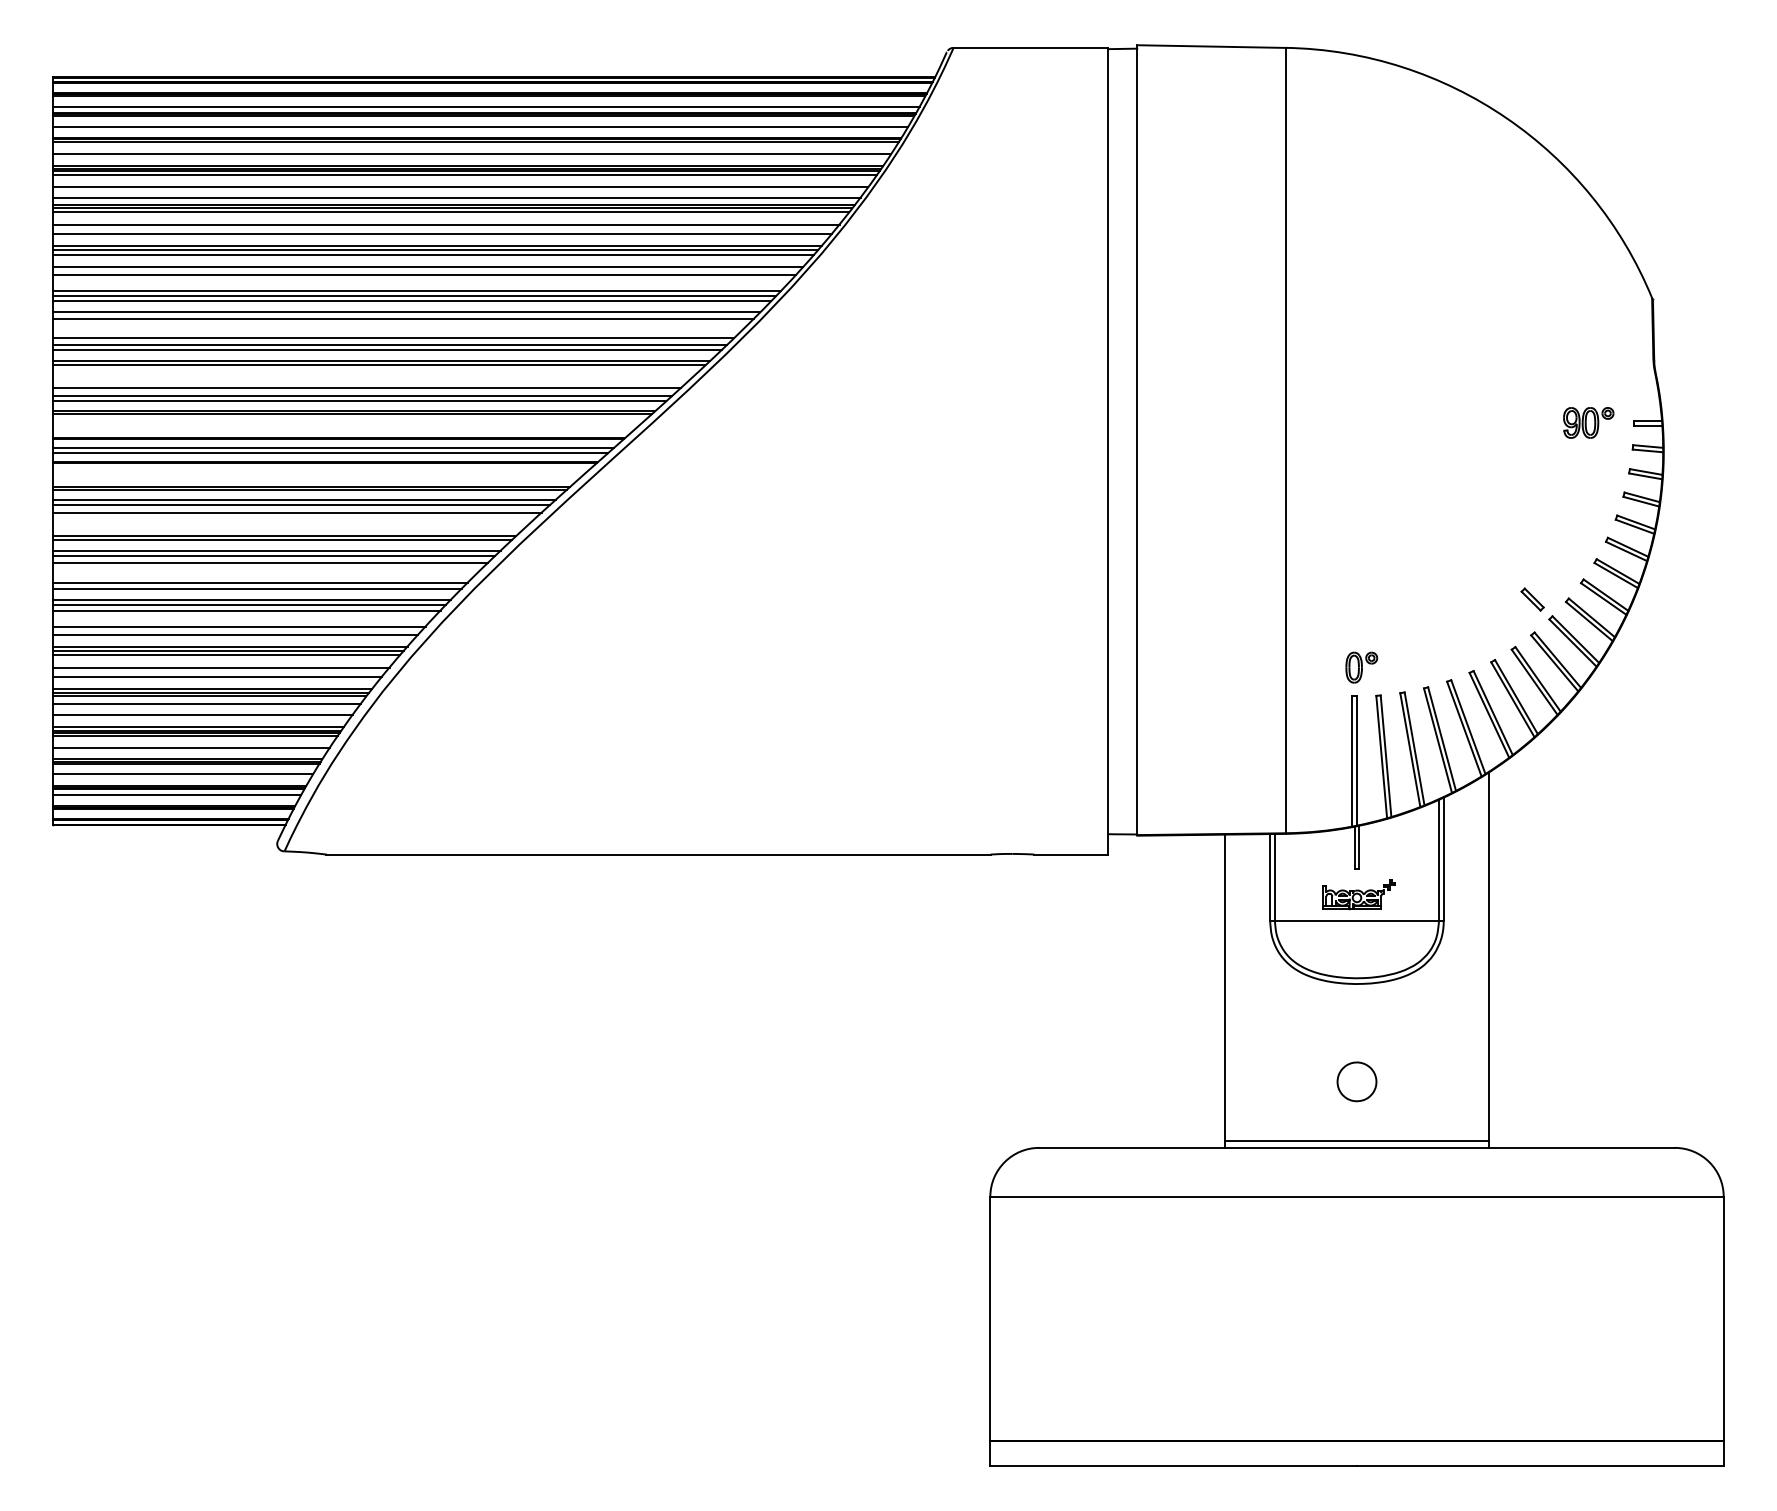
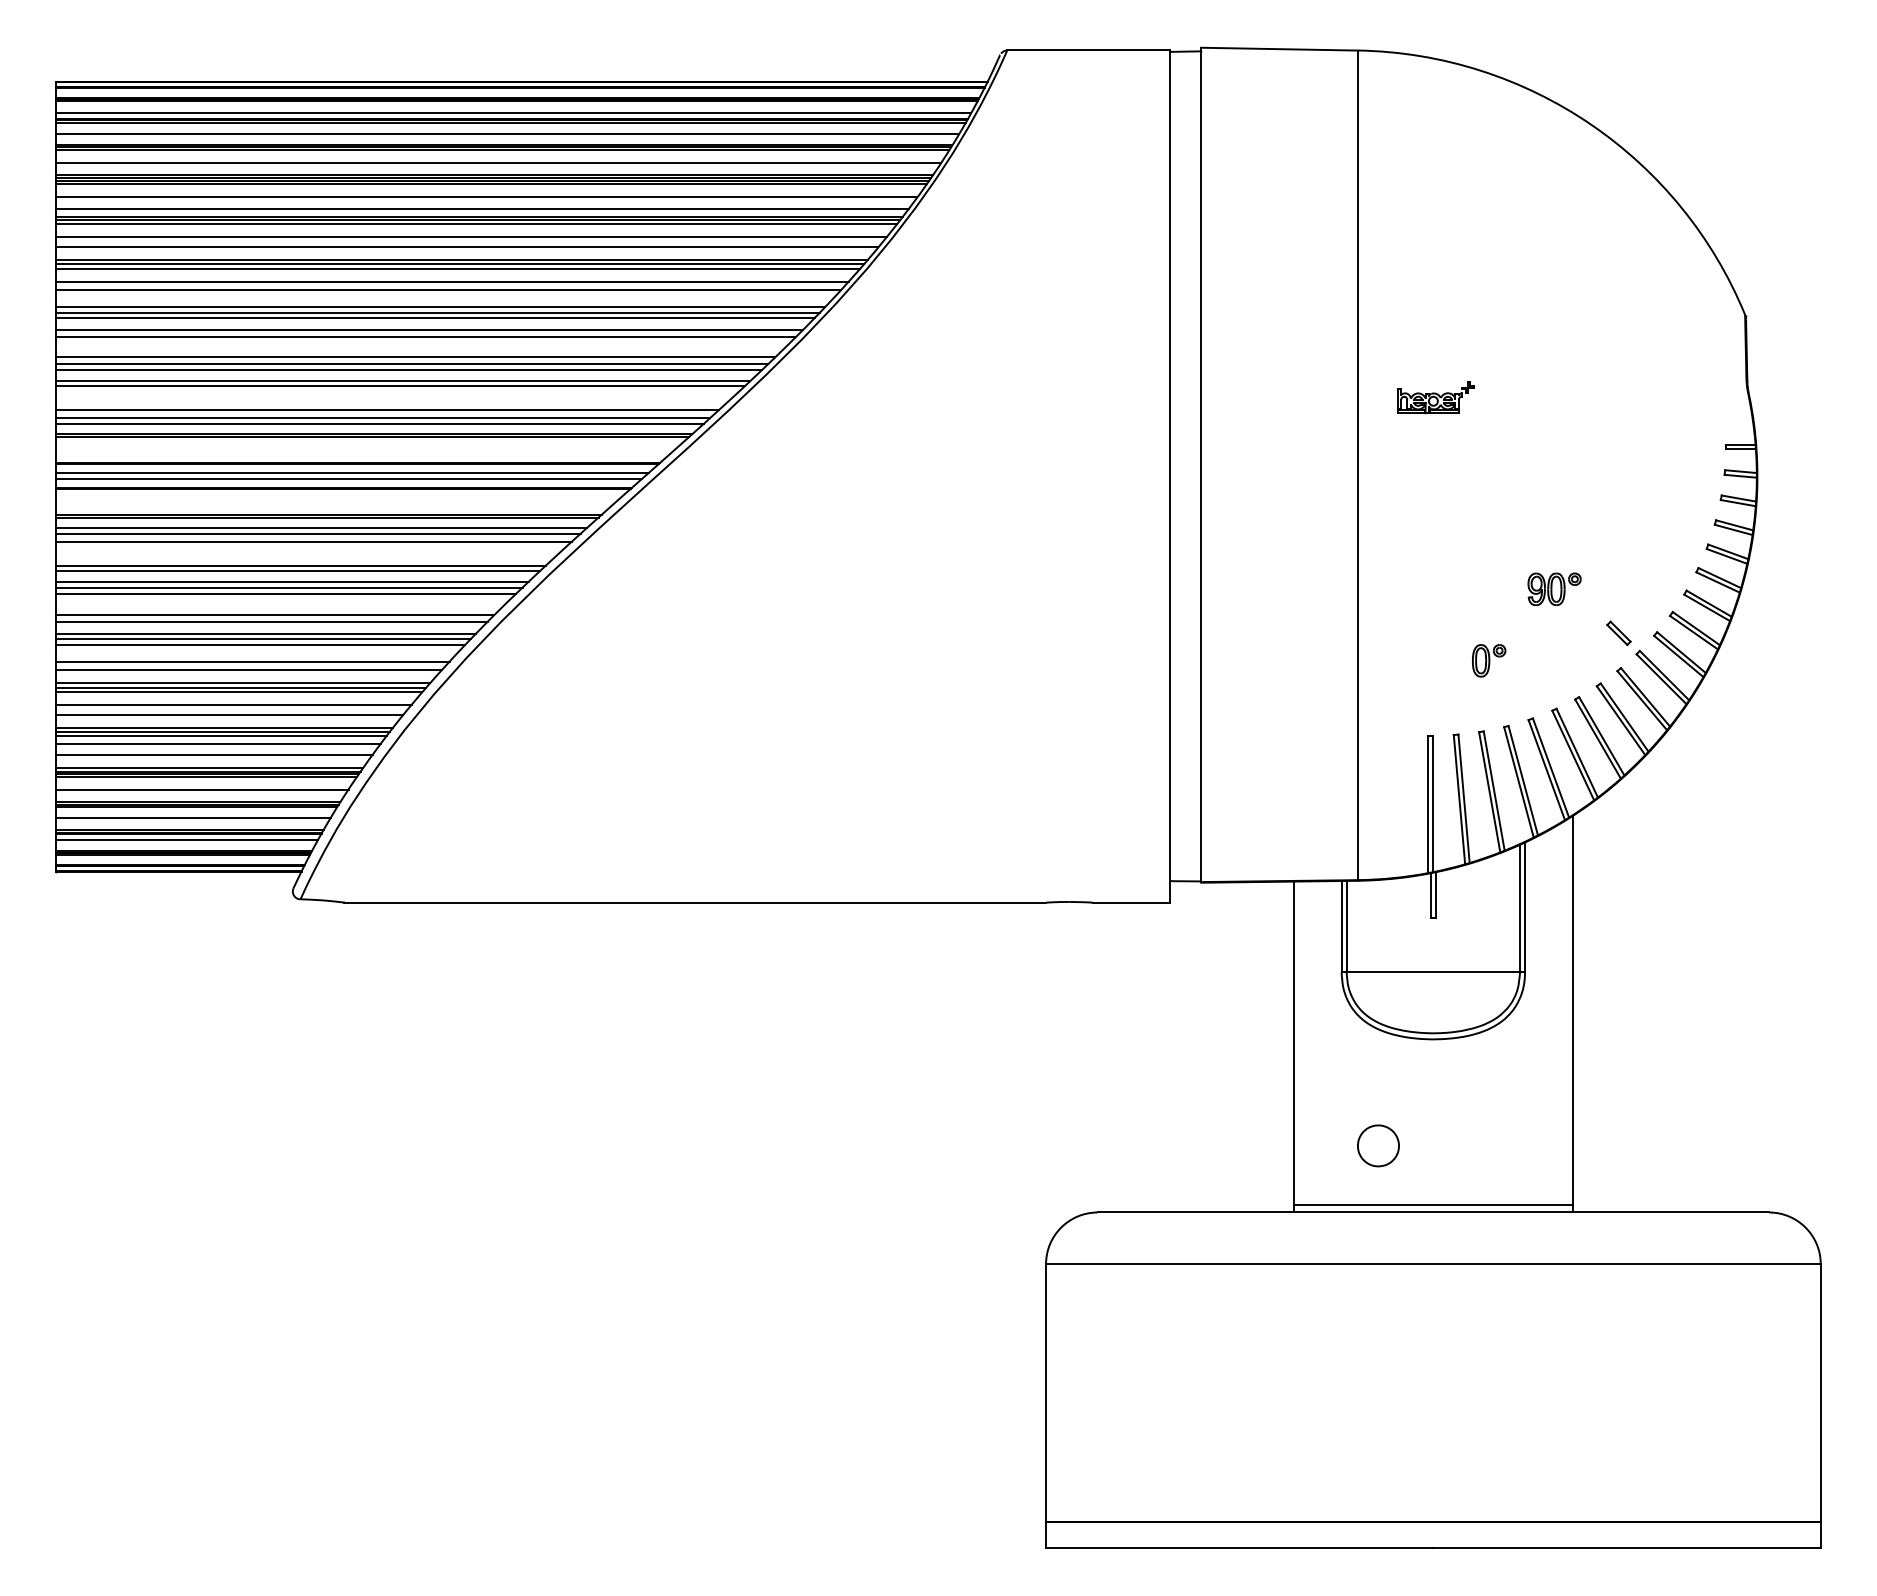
part: (1588, 422) -> (1554, 588), moved
part: (1361, 667) -> (1488, 660), moved
part: (1358, 894) -> (1434, 397), moved
part: (1356, 1081) -> (1377, 1145), moved

